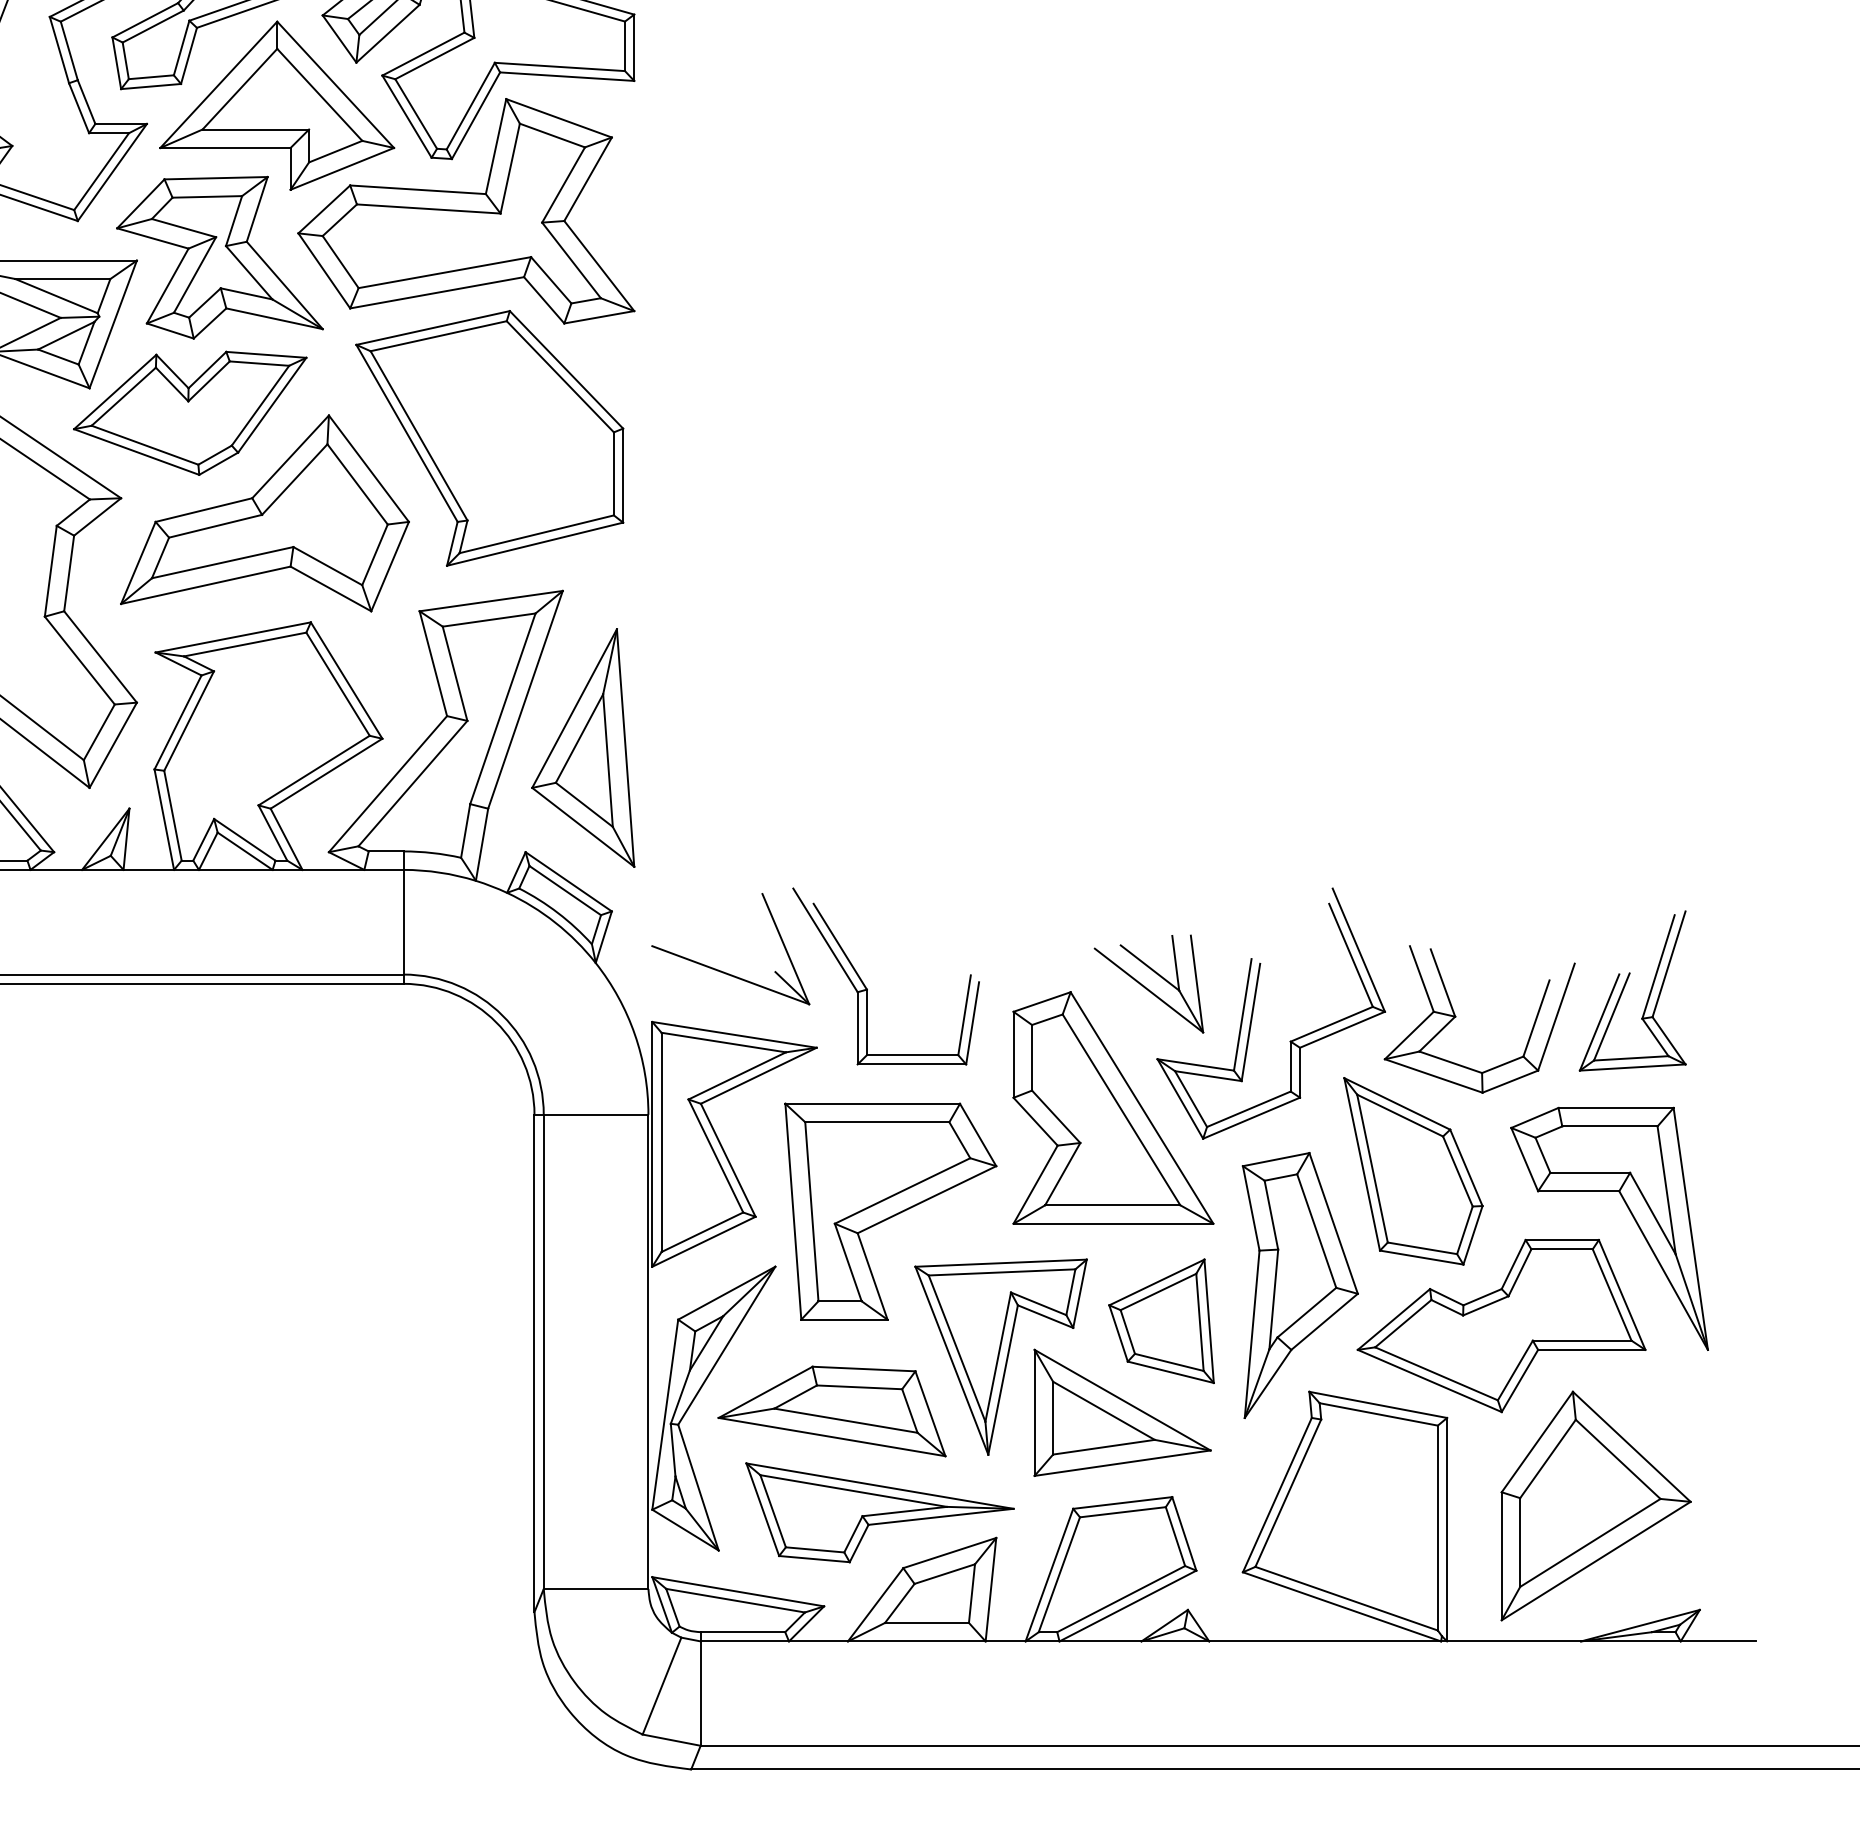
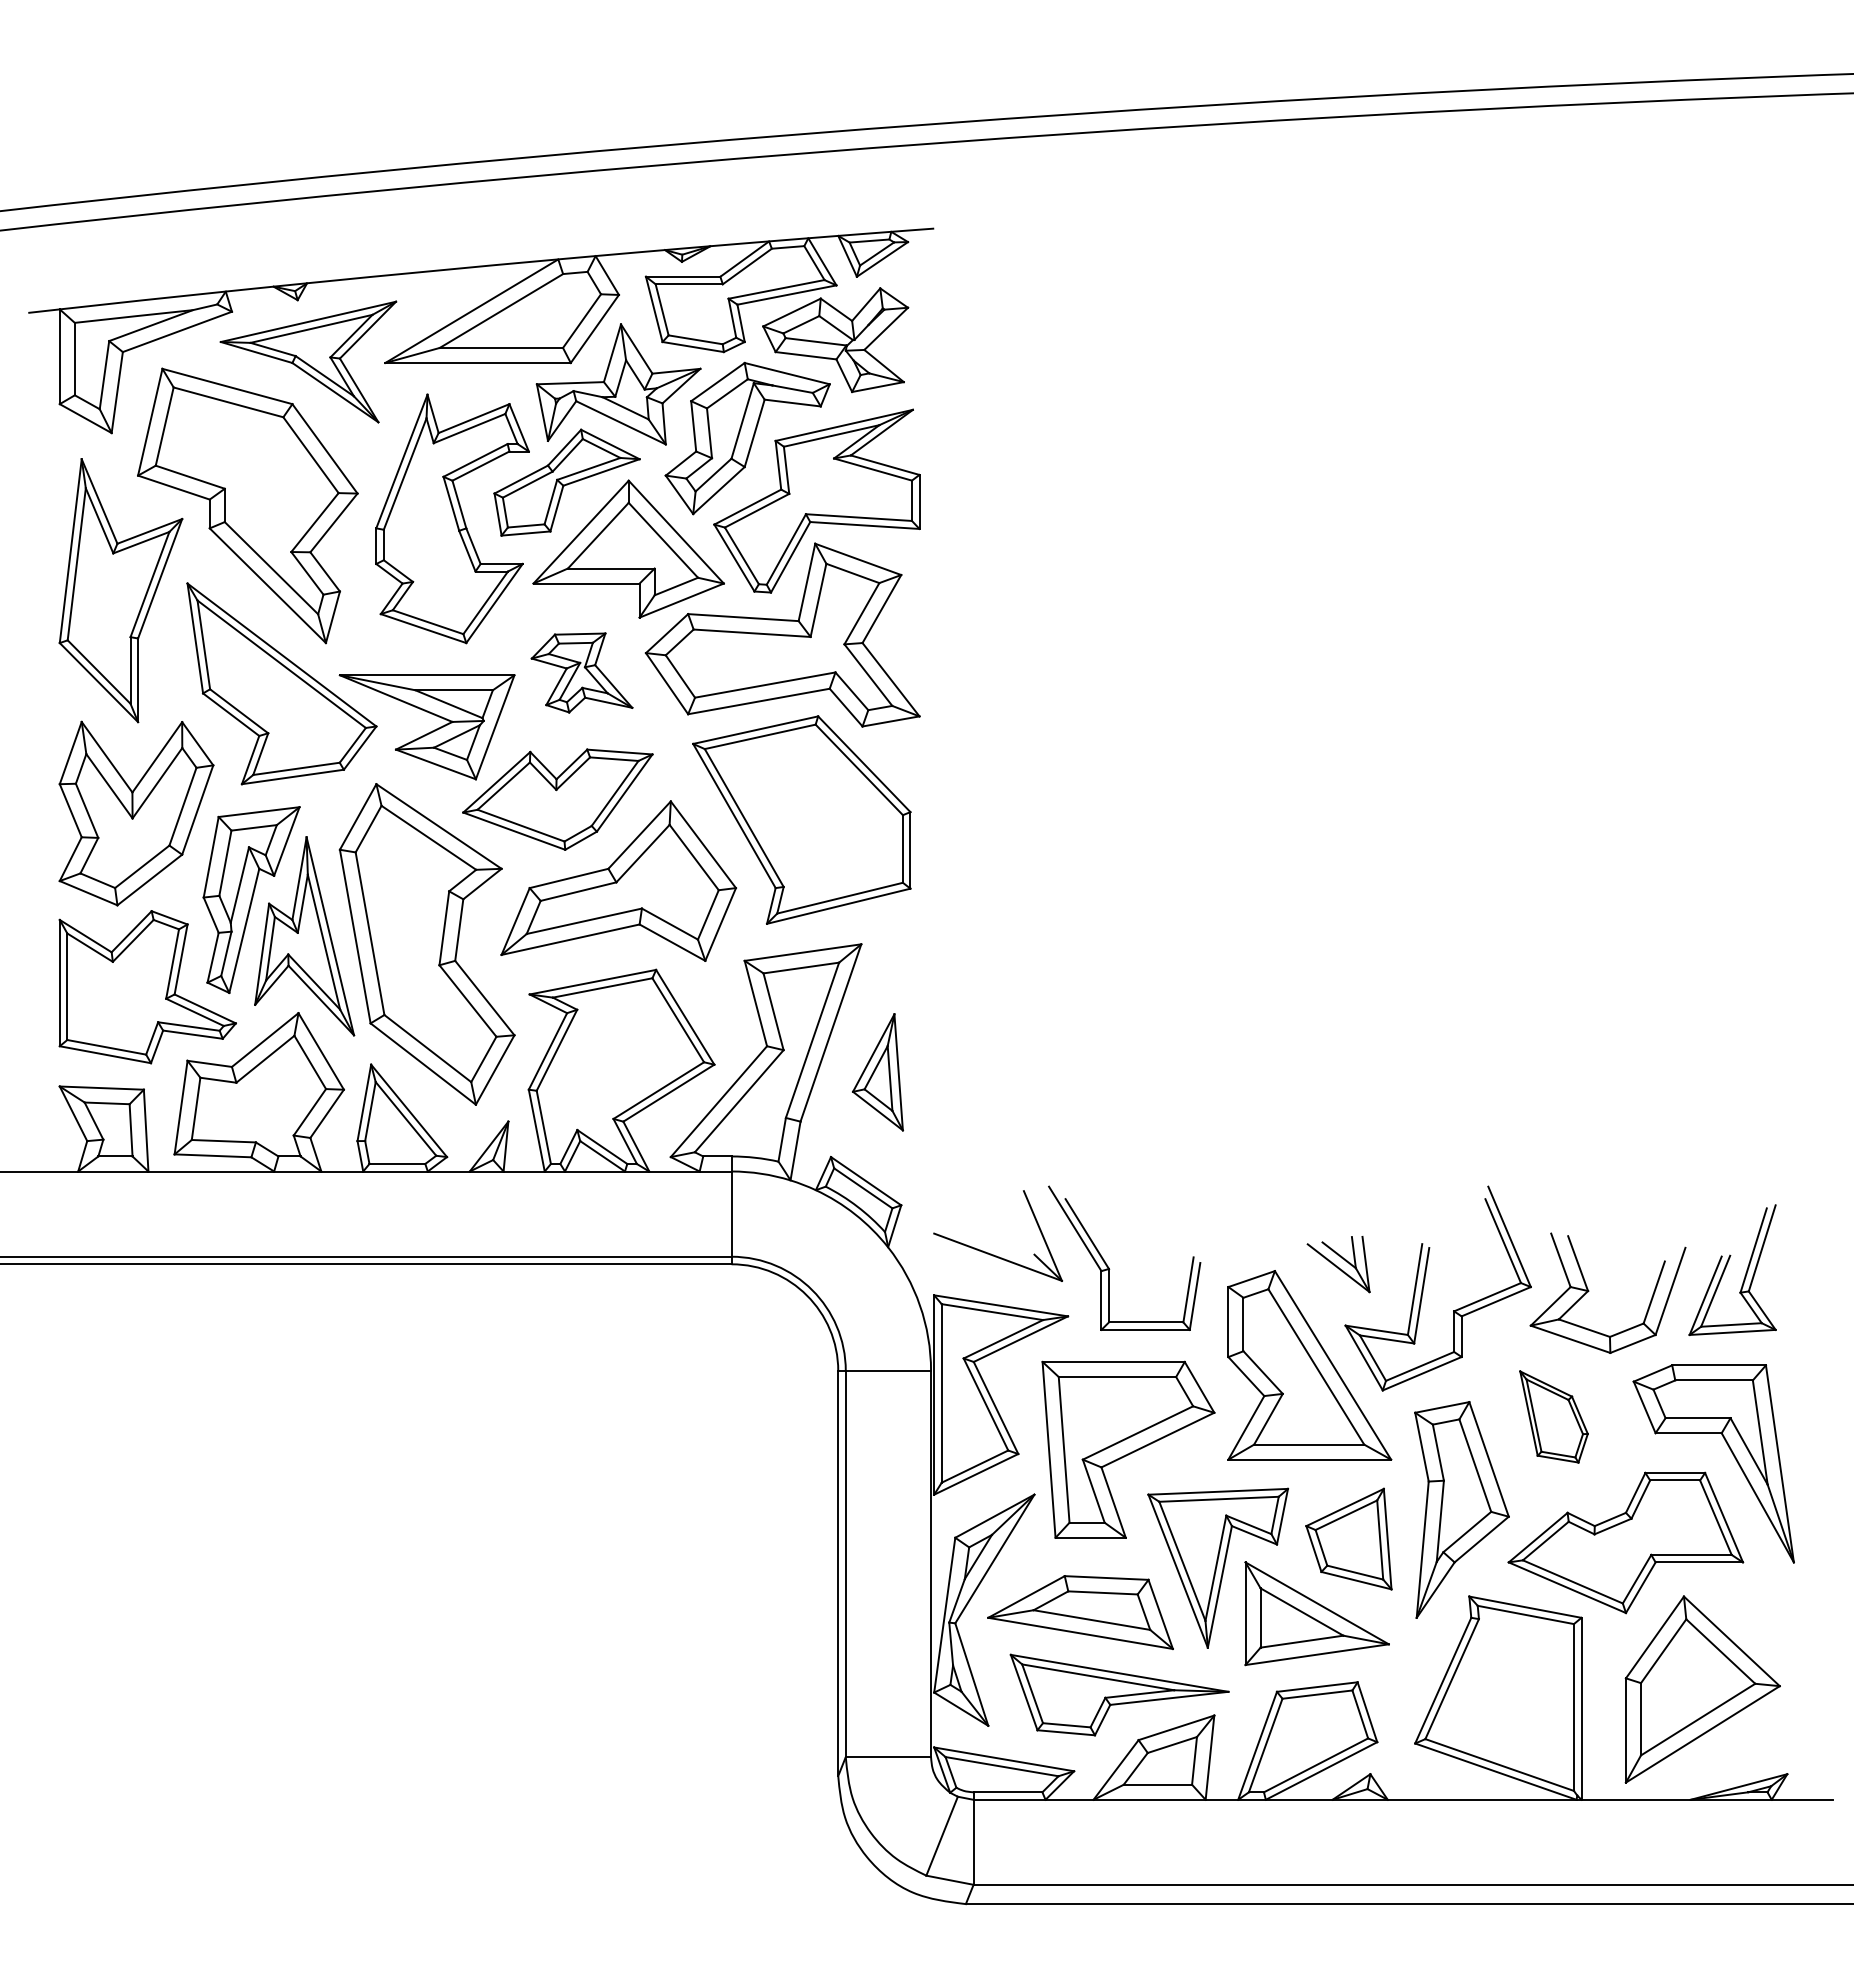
part: (219, 257) -> (581, 672), size x0.6
part: (582, 748) -> (877, 1072), size x0.6
part: (1148, 984) -> (1338, 1264), size x0.7
part: (1412, 1170) -> (1553, 1416), size x0.6

